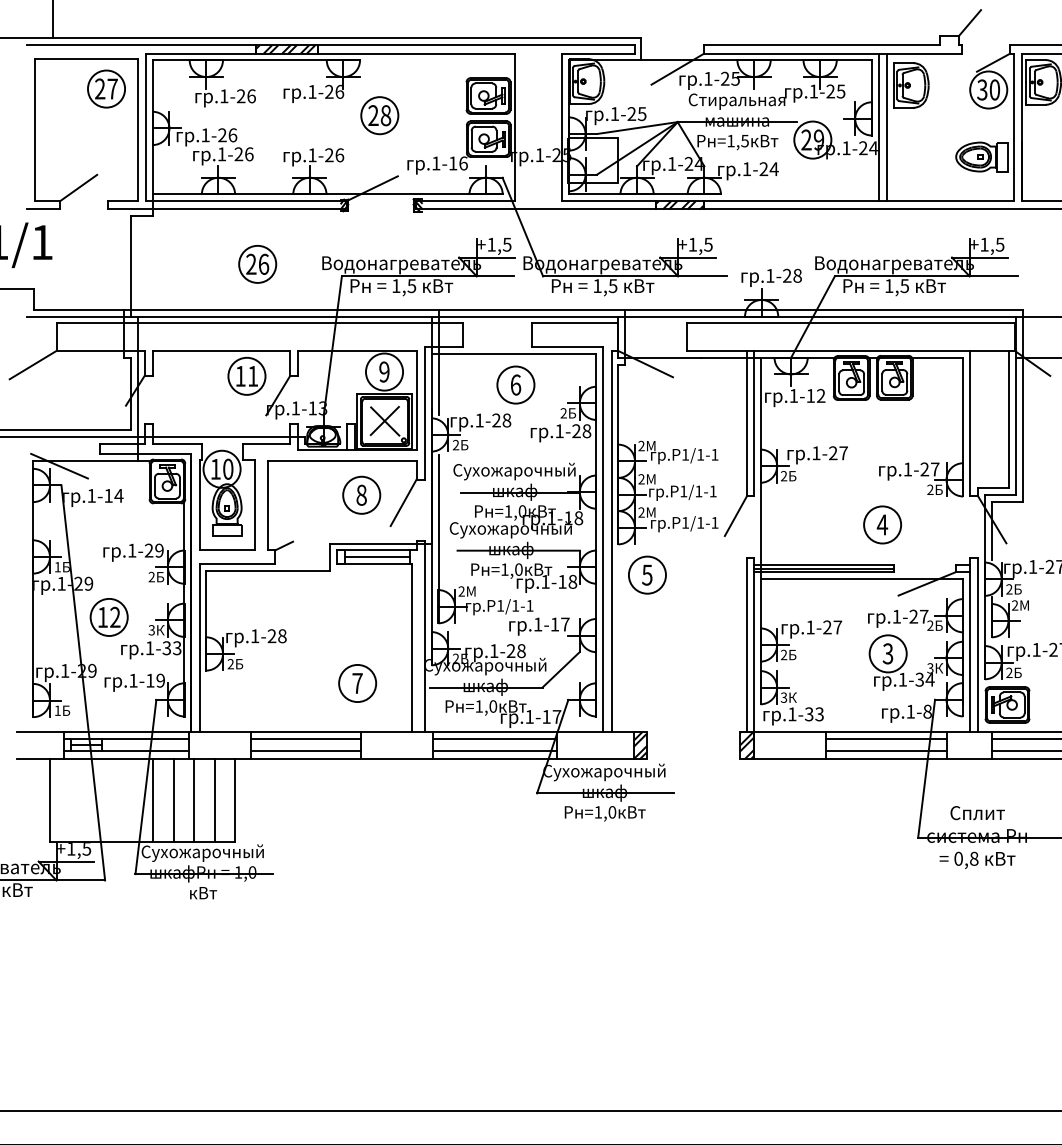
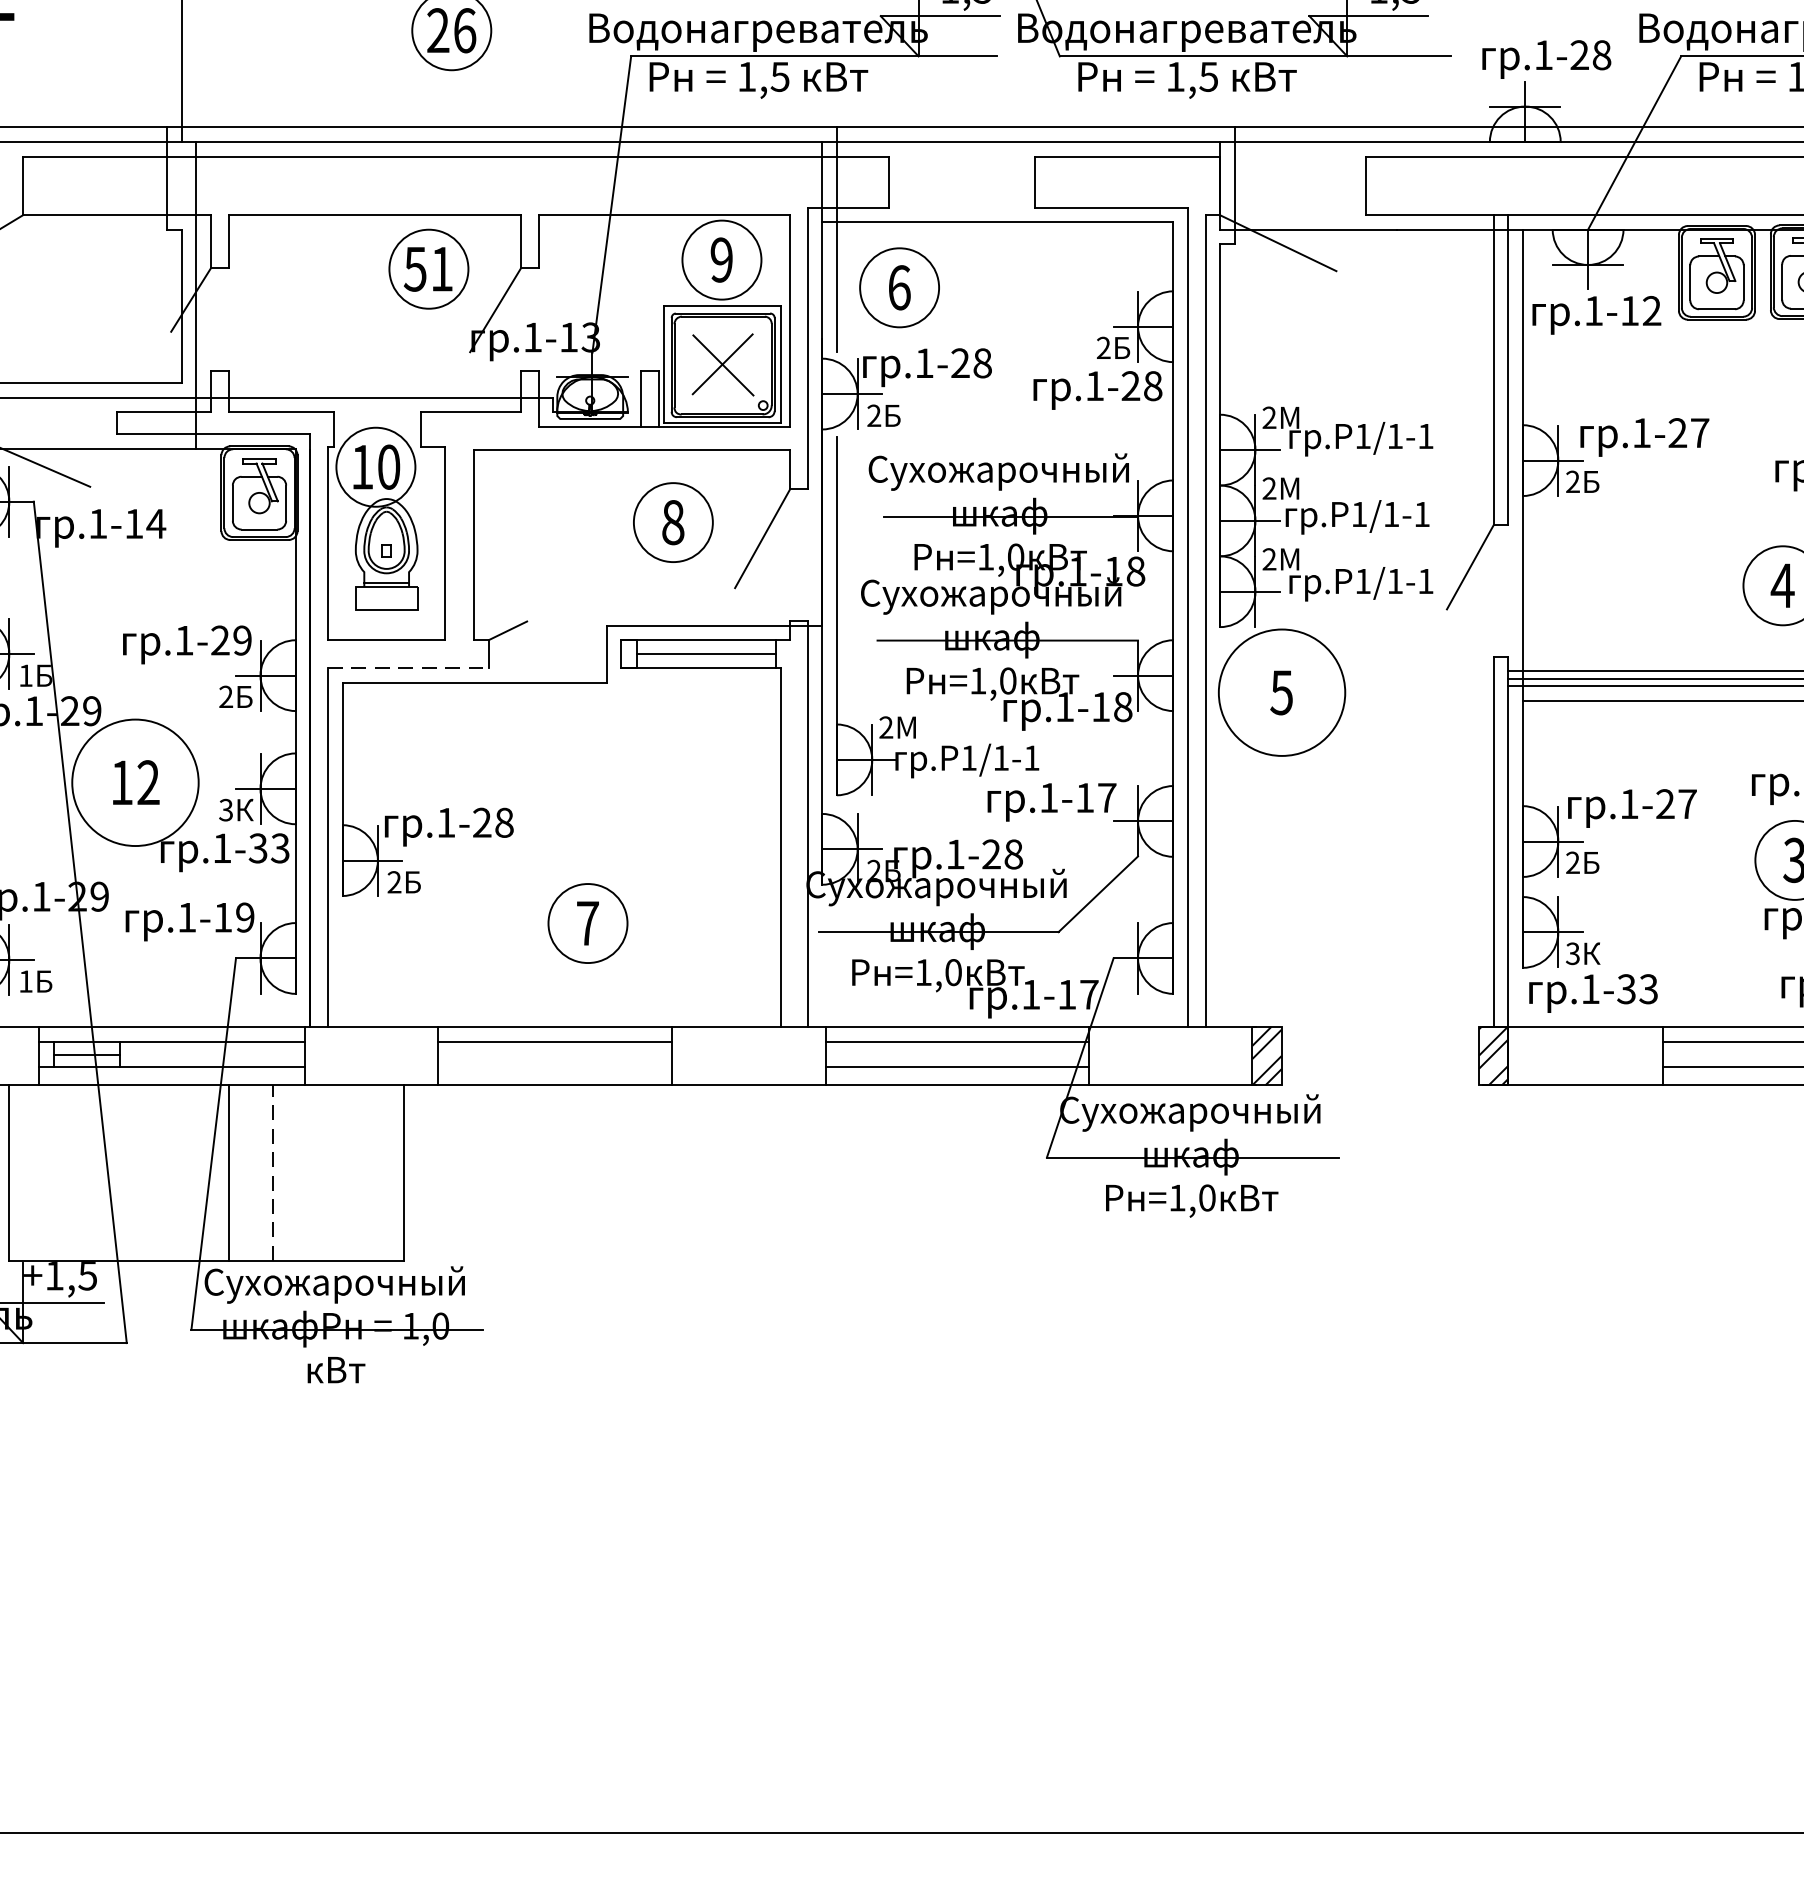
text: (240, 376) -> (415, 269), 11 -> 51
part: (515, 384) -> (898, 286), moved
line: (237, 563) -> (408, 667), solid -> dashed
circle: (647, 574) -> (1282, 691), size x1.6
circle: (108, 616) -> (133, 780), size x1.6
part: (357, 683) -> (587, 923), moved
line: (306, 751) -> (555, 1068), removed
line: (173, 800) -> (272, 1172), solid -> dashed
line: (194, 800) -> (317, 1172), removed
line: (214, 800) -> (359, 1172), removed

